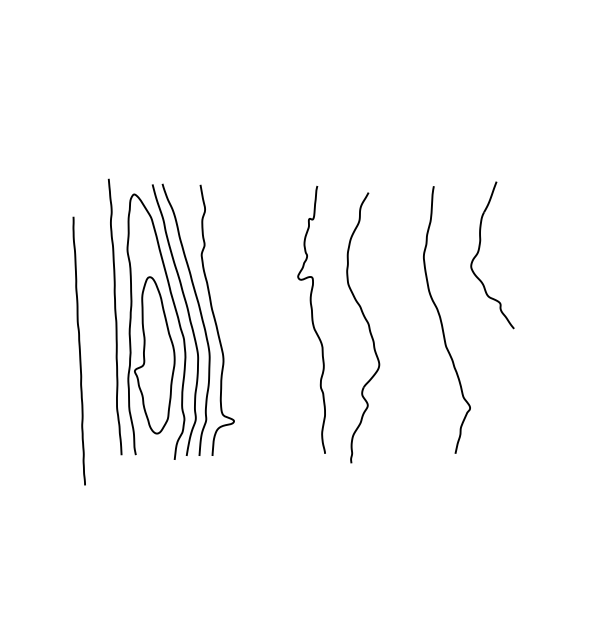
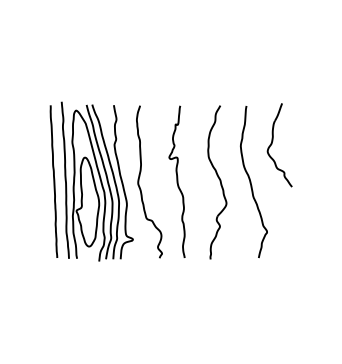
curve: (245, 319) -> (139, 181), added
part: (363, 327) -> (217, 182), moved
line: (78, 350) -> (53, 181), moved

